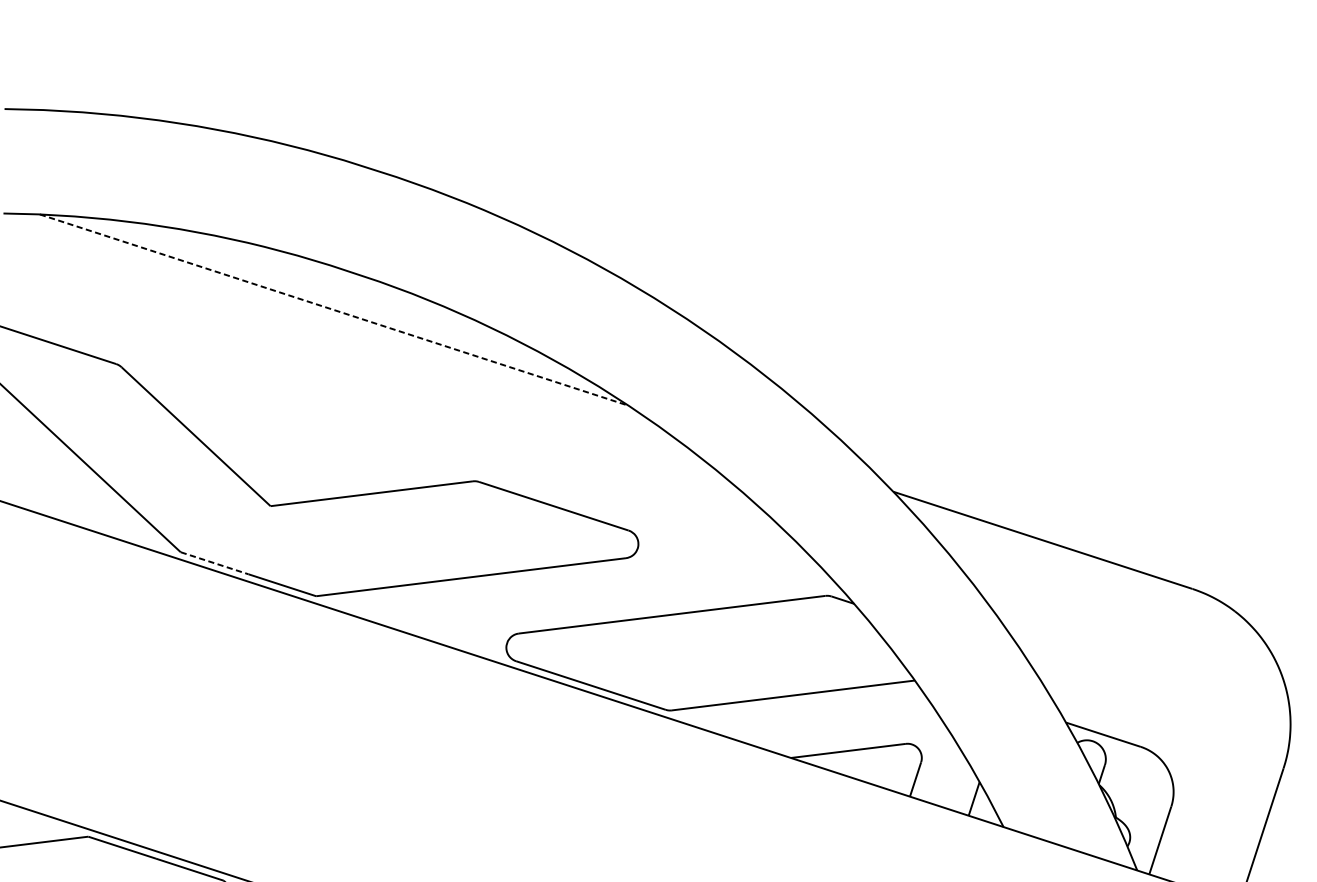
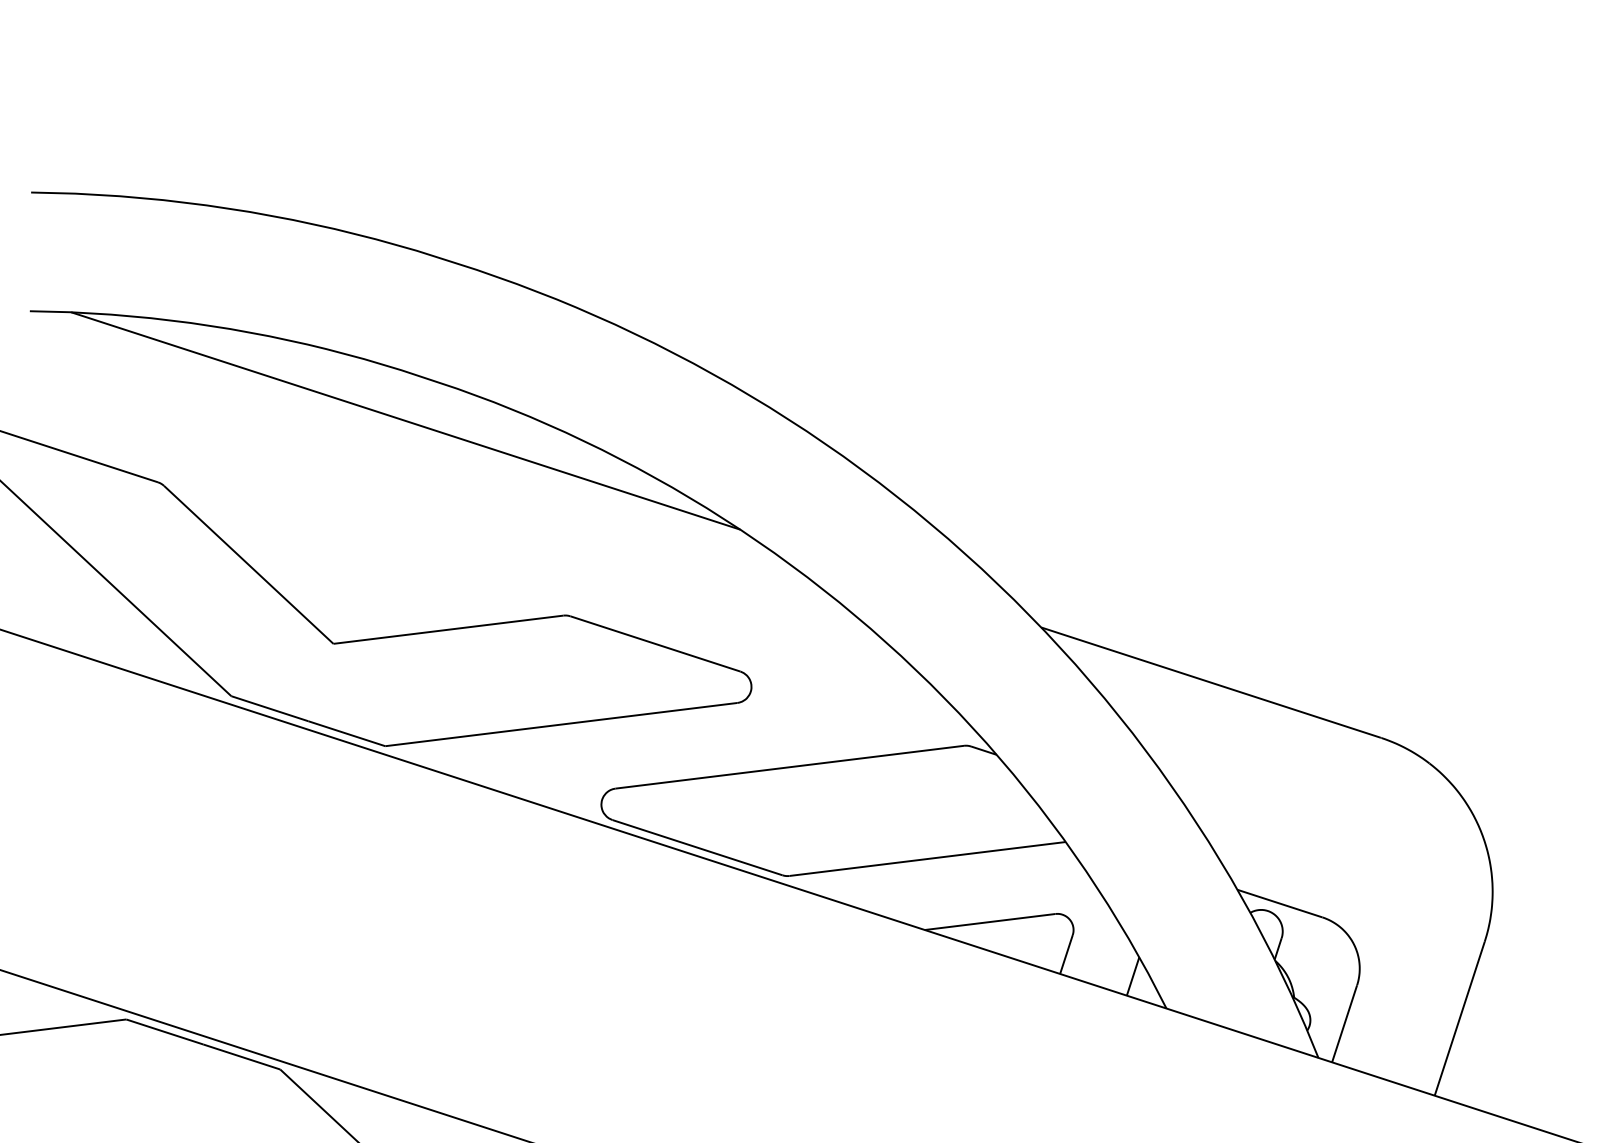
line: (333, 310) -> (405, 421), dashed -> solid
line: (215, 563) -> (270, 708), dashed -> solid

